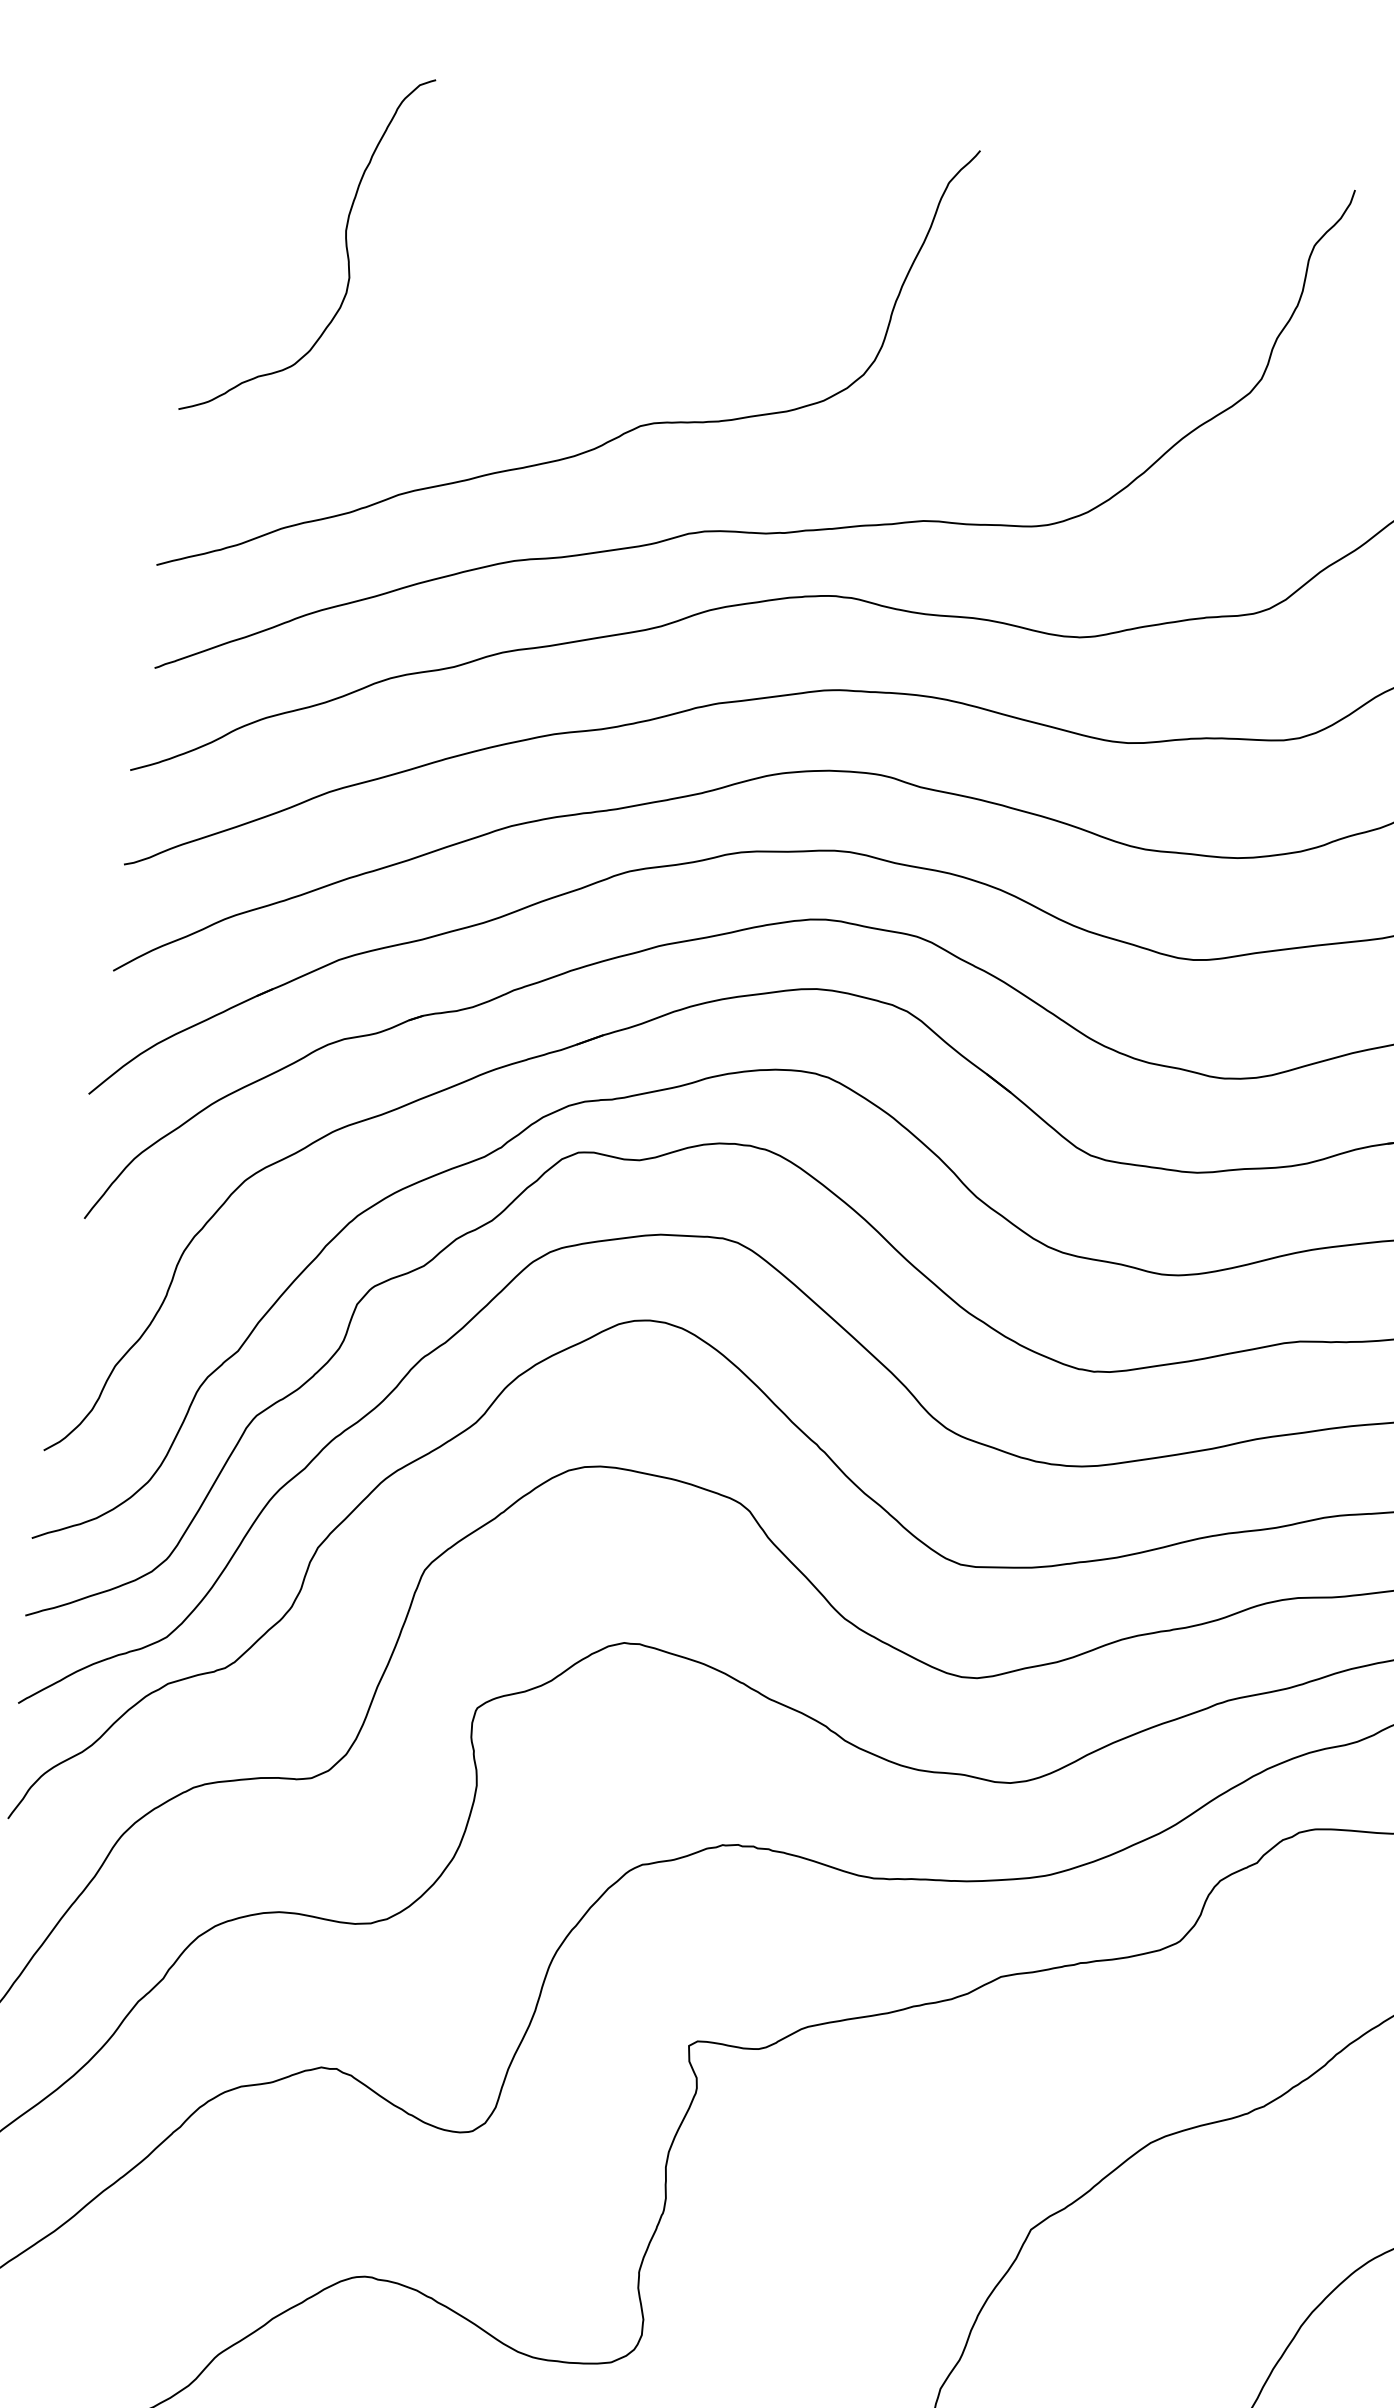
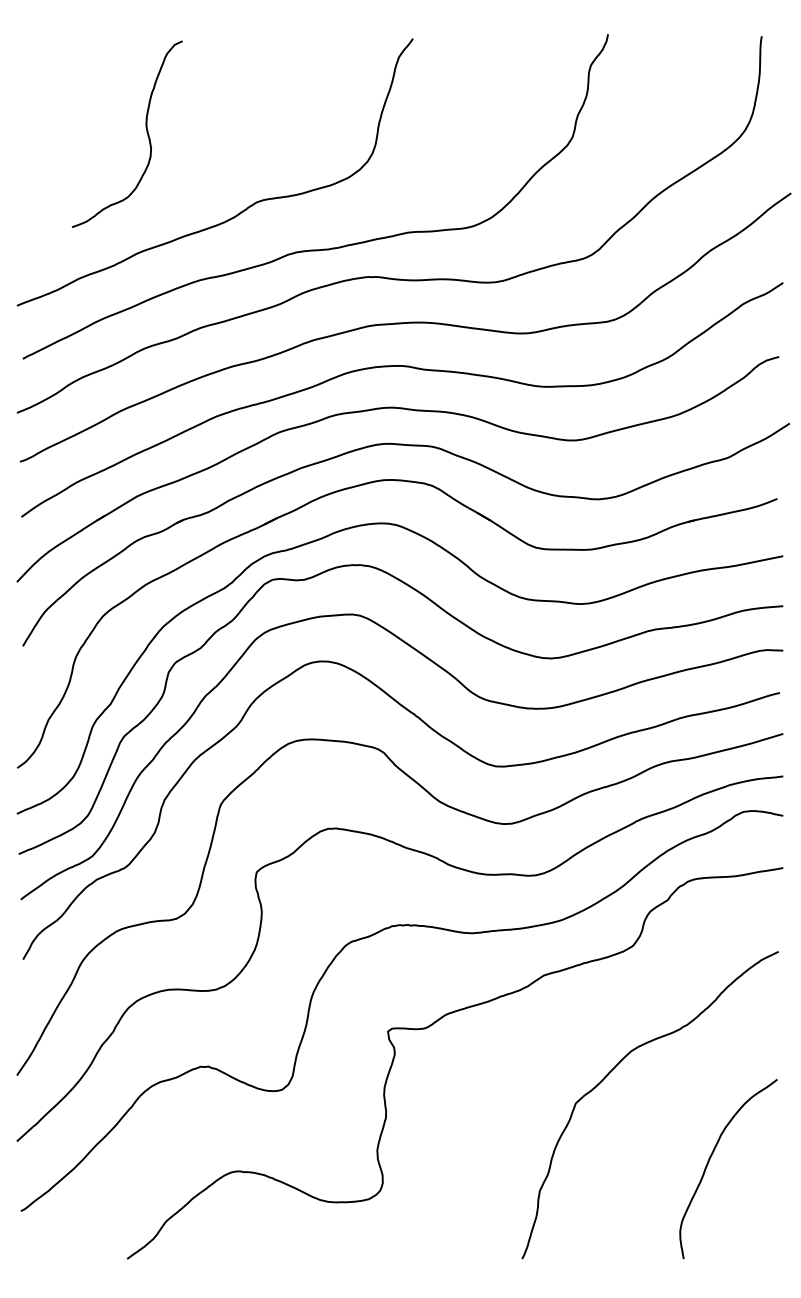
curve: (343, 236) -> (145, 127), moved

